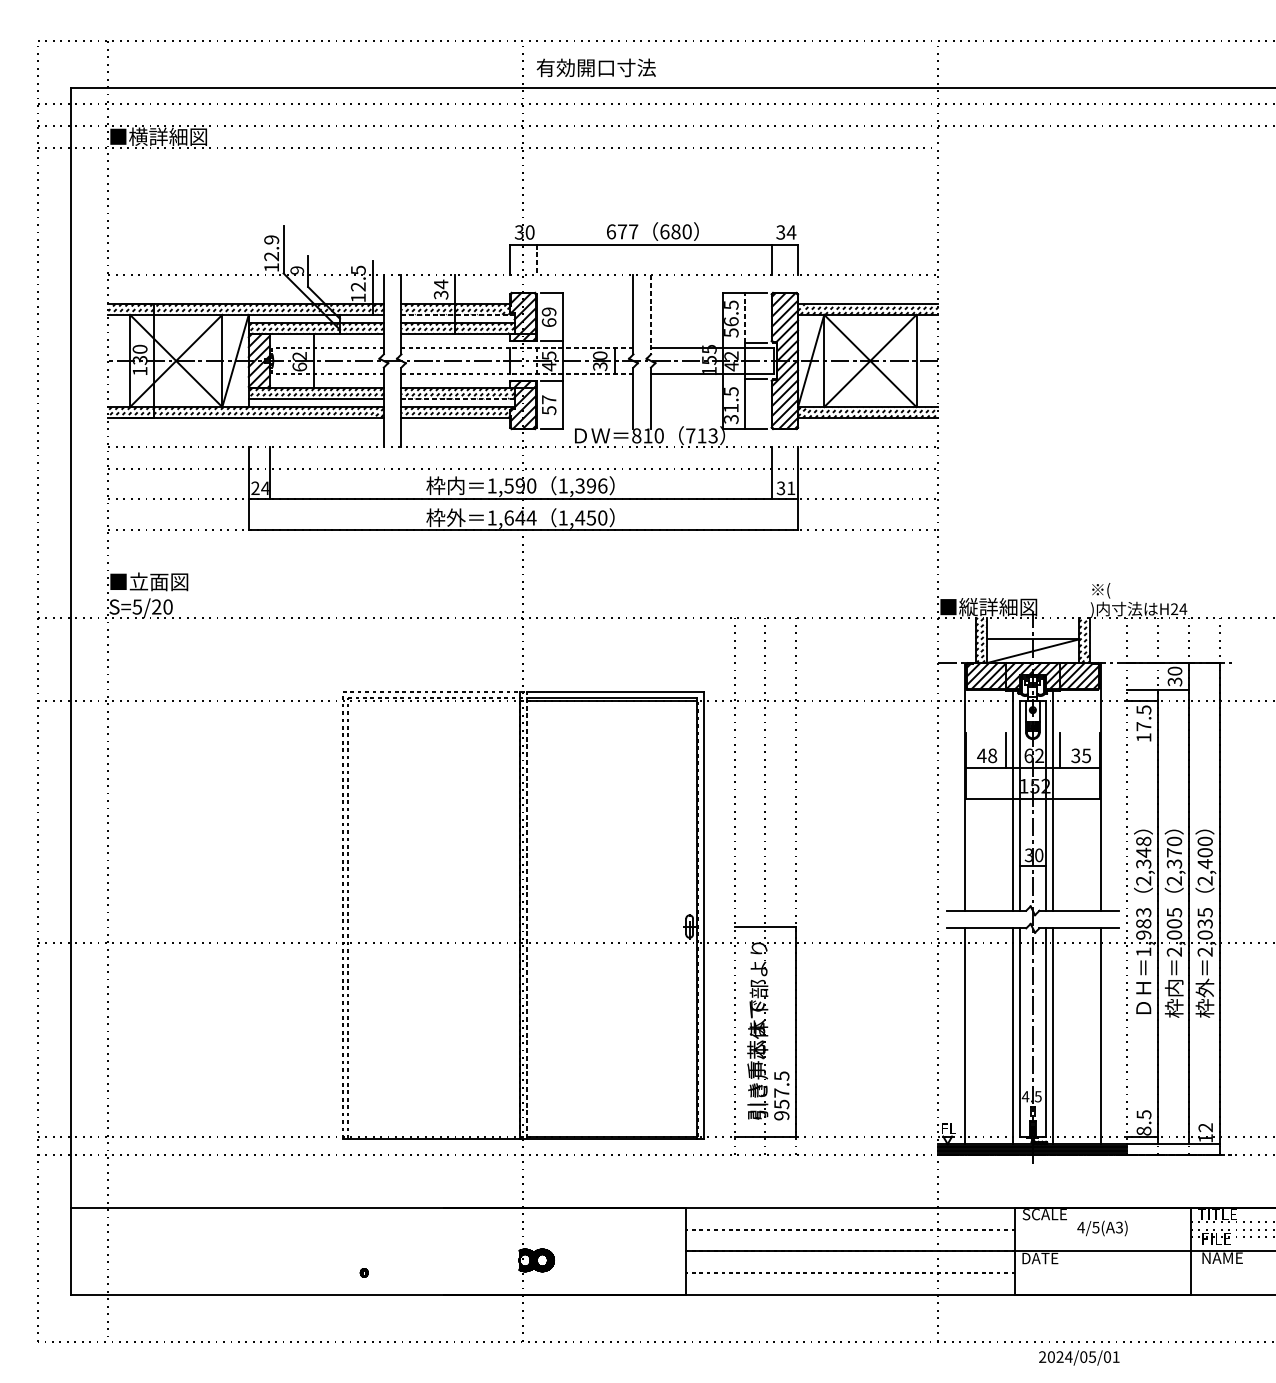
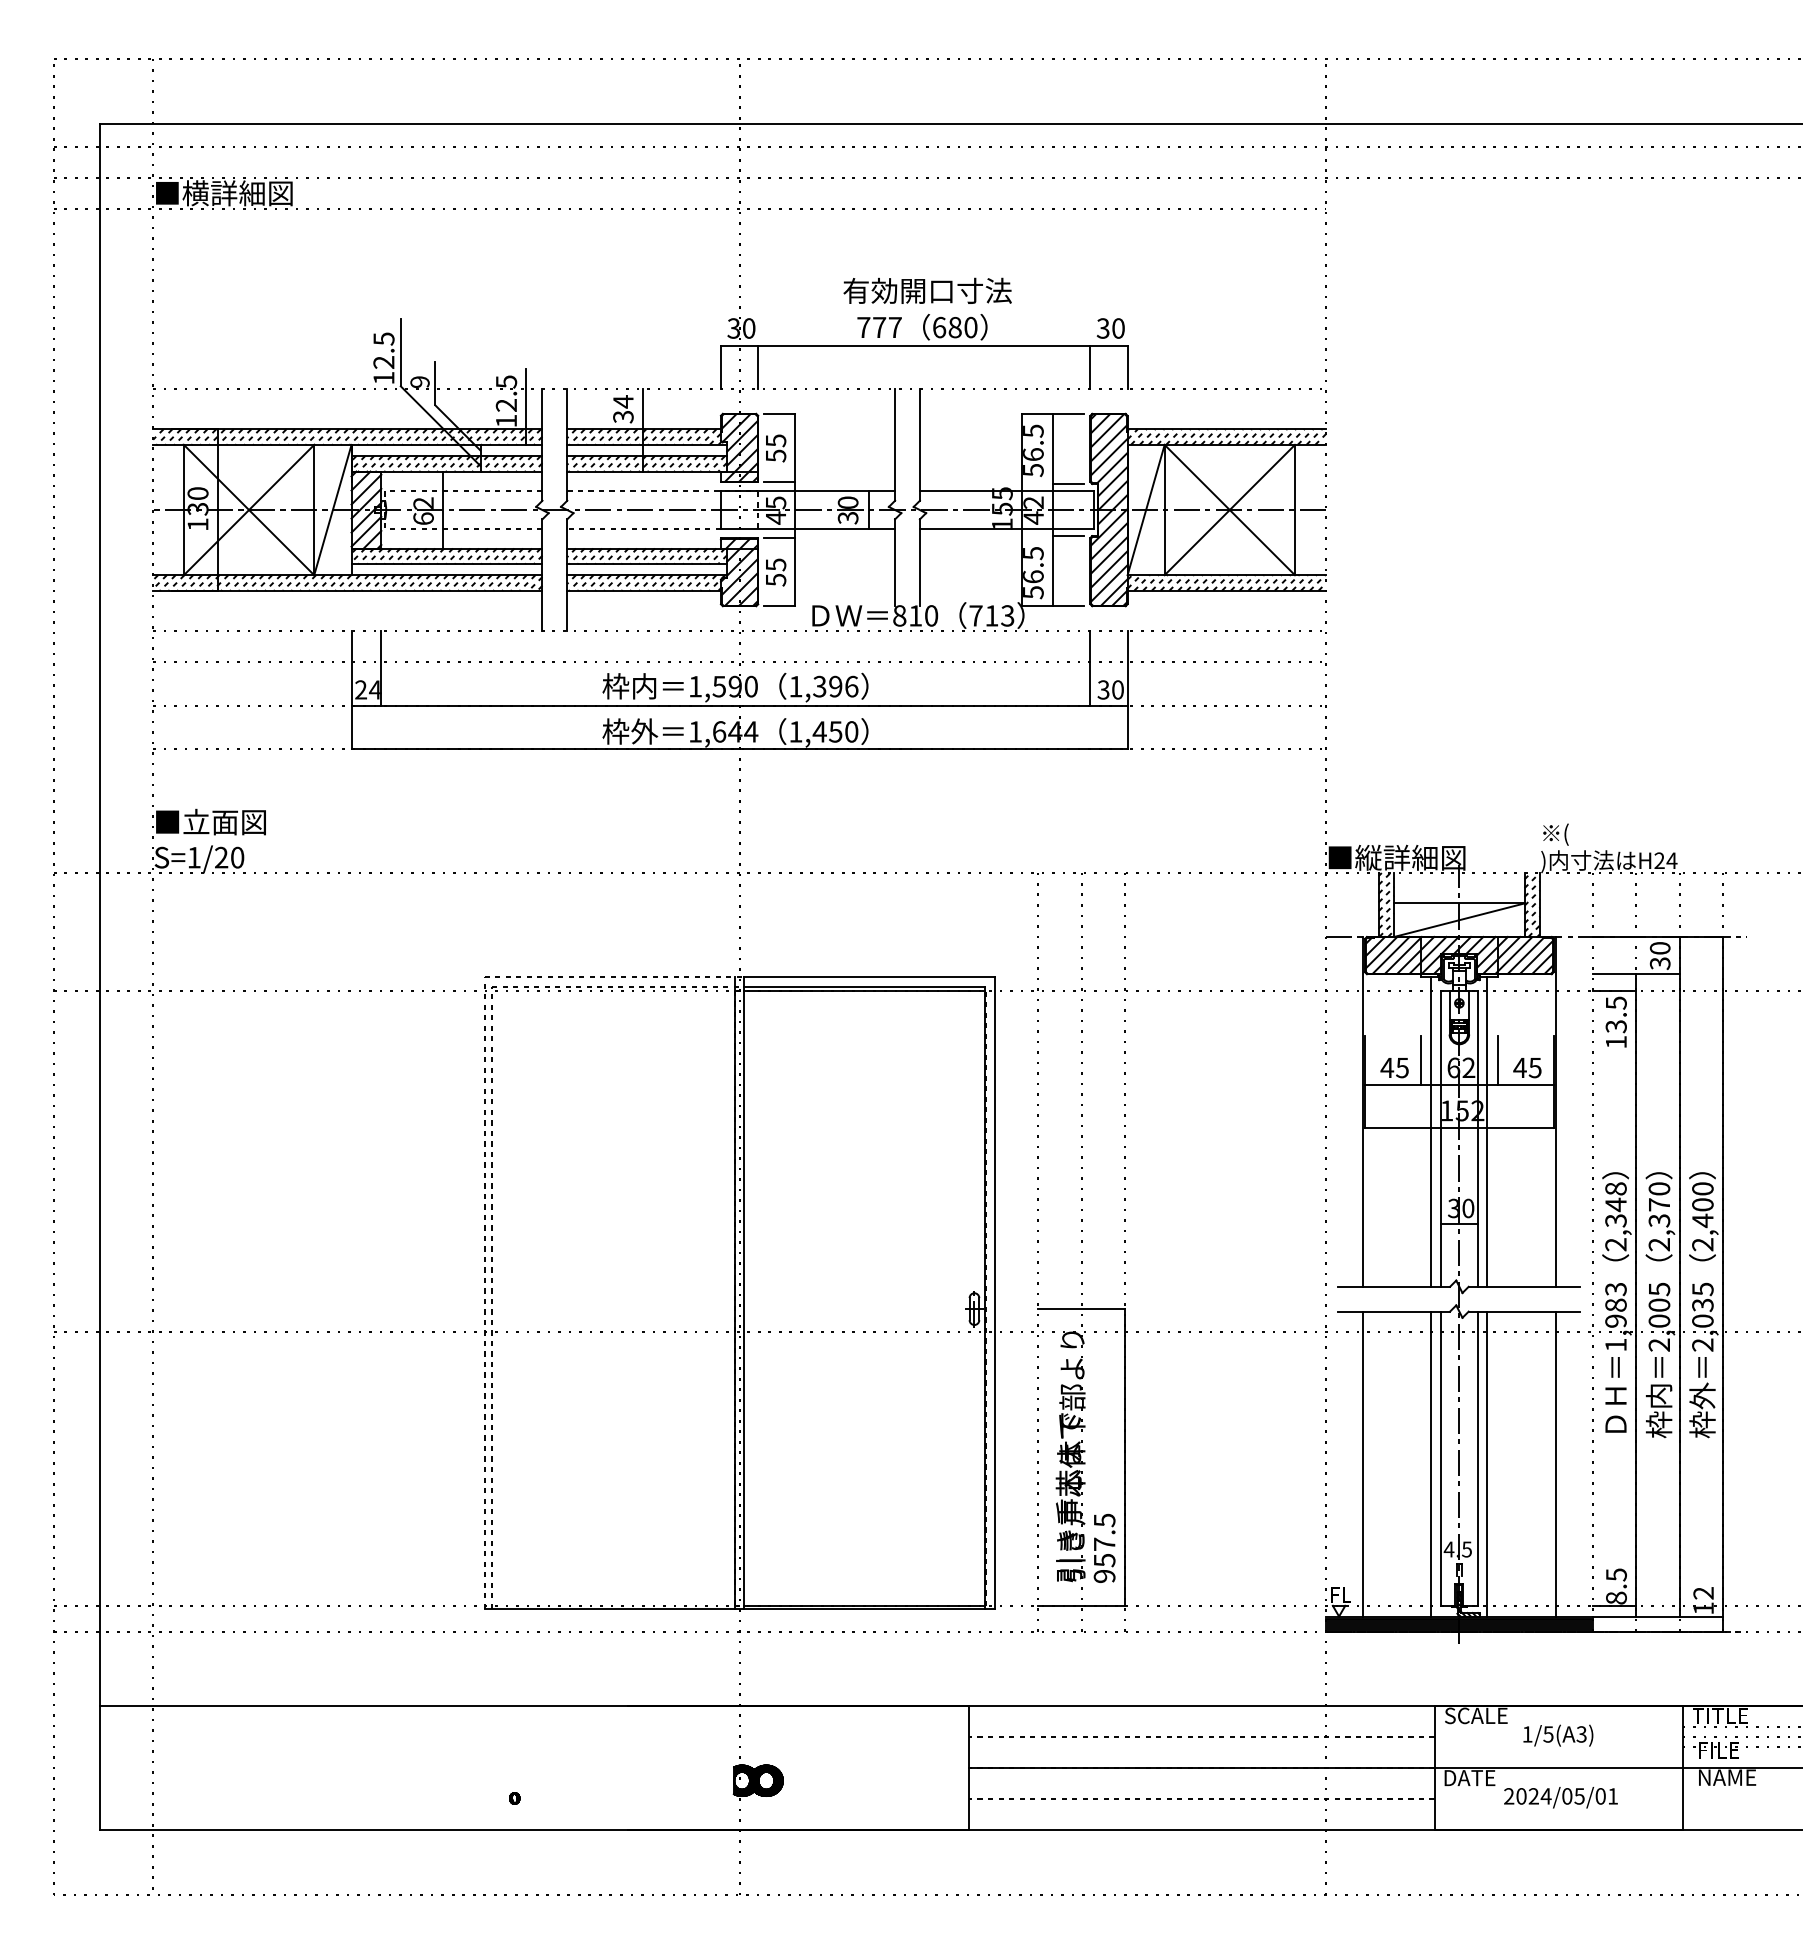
text: (596, 67) -> (927, 290), moved
text: (611, 231) -> (863, 327), 677 -> 777
text: (791, 232) -> (1118, 328), 34 -> 30
text: (271, 239) -> (383, 338), 12.9 -> 12.5
line: (536, 260) -> (758, 367), dashed -> solid
line: (458, 314) -> (647, 444), dashed -> solid
line: (650, 314) -> (919, 444), dashed -> solid
text: (548, 317) -> (775, 448), 69 -> 55
line: (745, 317) -> (1053, 448), dashed -> solid
line: (571, 347) -> (807, 491), dashed -> solid
line: (571, 374) -> (807, 528), dashed -> solid
line: (458, 399) -> (647, 564), dashed -> solid
text: (549, 399) -> (776, 564), 57 -> 55
text: (731, 413) -> (1033, 584), 31.5 -> 56.5
text: (790, 488) -> (1117, 689), 31 -> 30
text: (136, 606) -> (193, 857), S=5/20 -> S=1/20
text: (1143, 726) -> (1615, 1026), 17.5 -> 13.5
text: (992, 755) -> (1402, 1067), 48 -> 45
text: (1075, 755) -> (1519, 1067), 35 -> 45
line: (526, 915) -> (744, 1293), dashed -> solid
text: (1081, 1227) -> (1527, 1734), 4/5(A3) -> 1/5(A3)
text: (1078, 1357) -> (1560, 1797), moved

